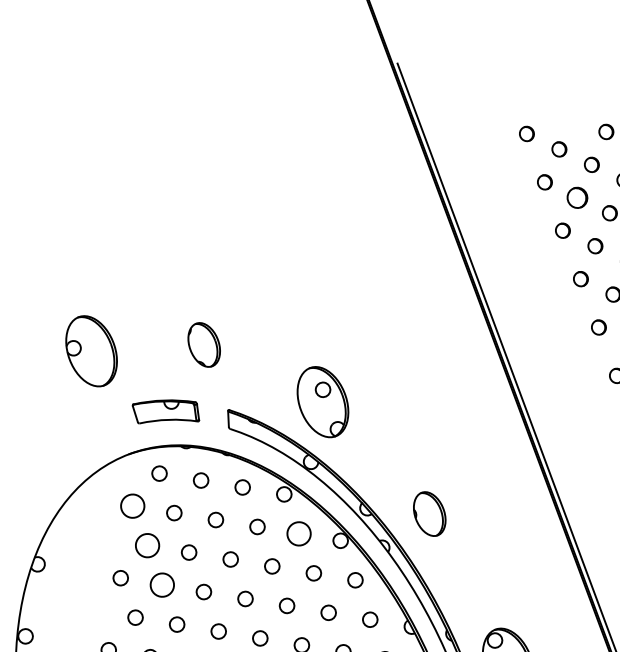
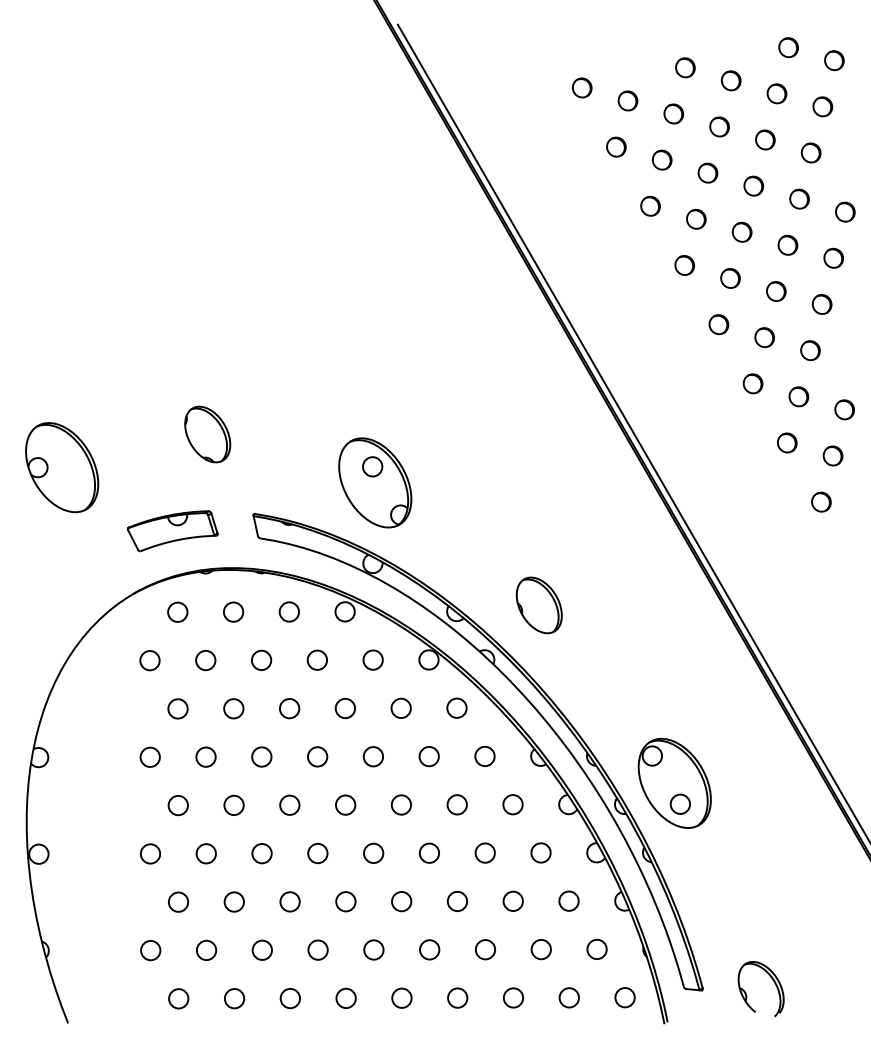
part: (576, 197) -> (661, 159), size x0.71
circle: (132, 505) -> (149, 660), size x0.62
circle: (298, 533) -> (372, 659), size x0.62
circle: (147, 545) -> (177, 708), size x0.62
circle: (162, 584) -> (205, 756), size x0.62

